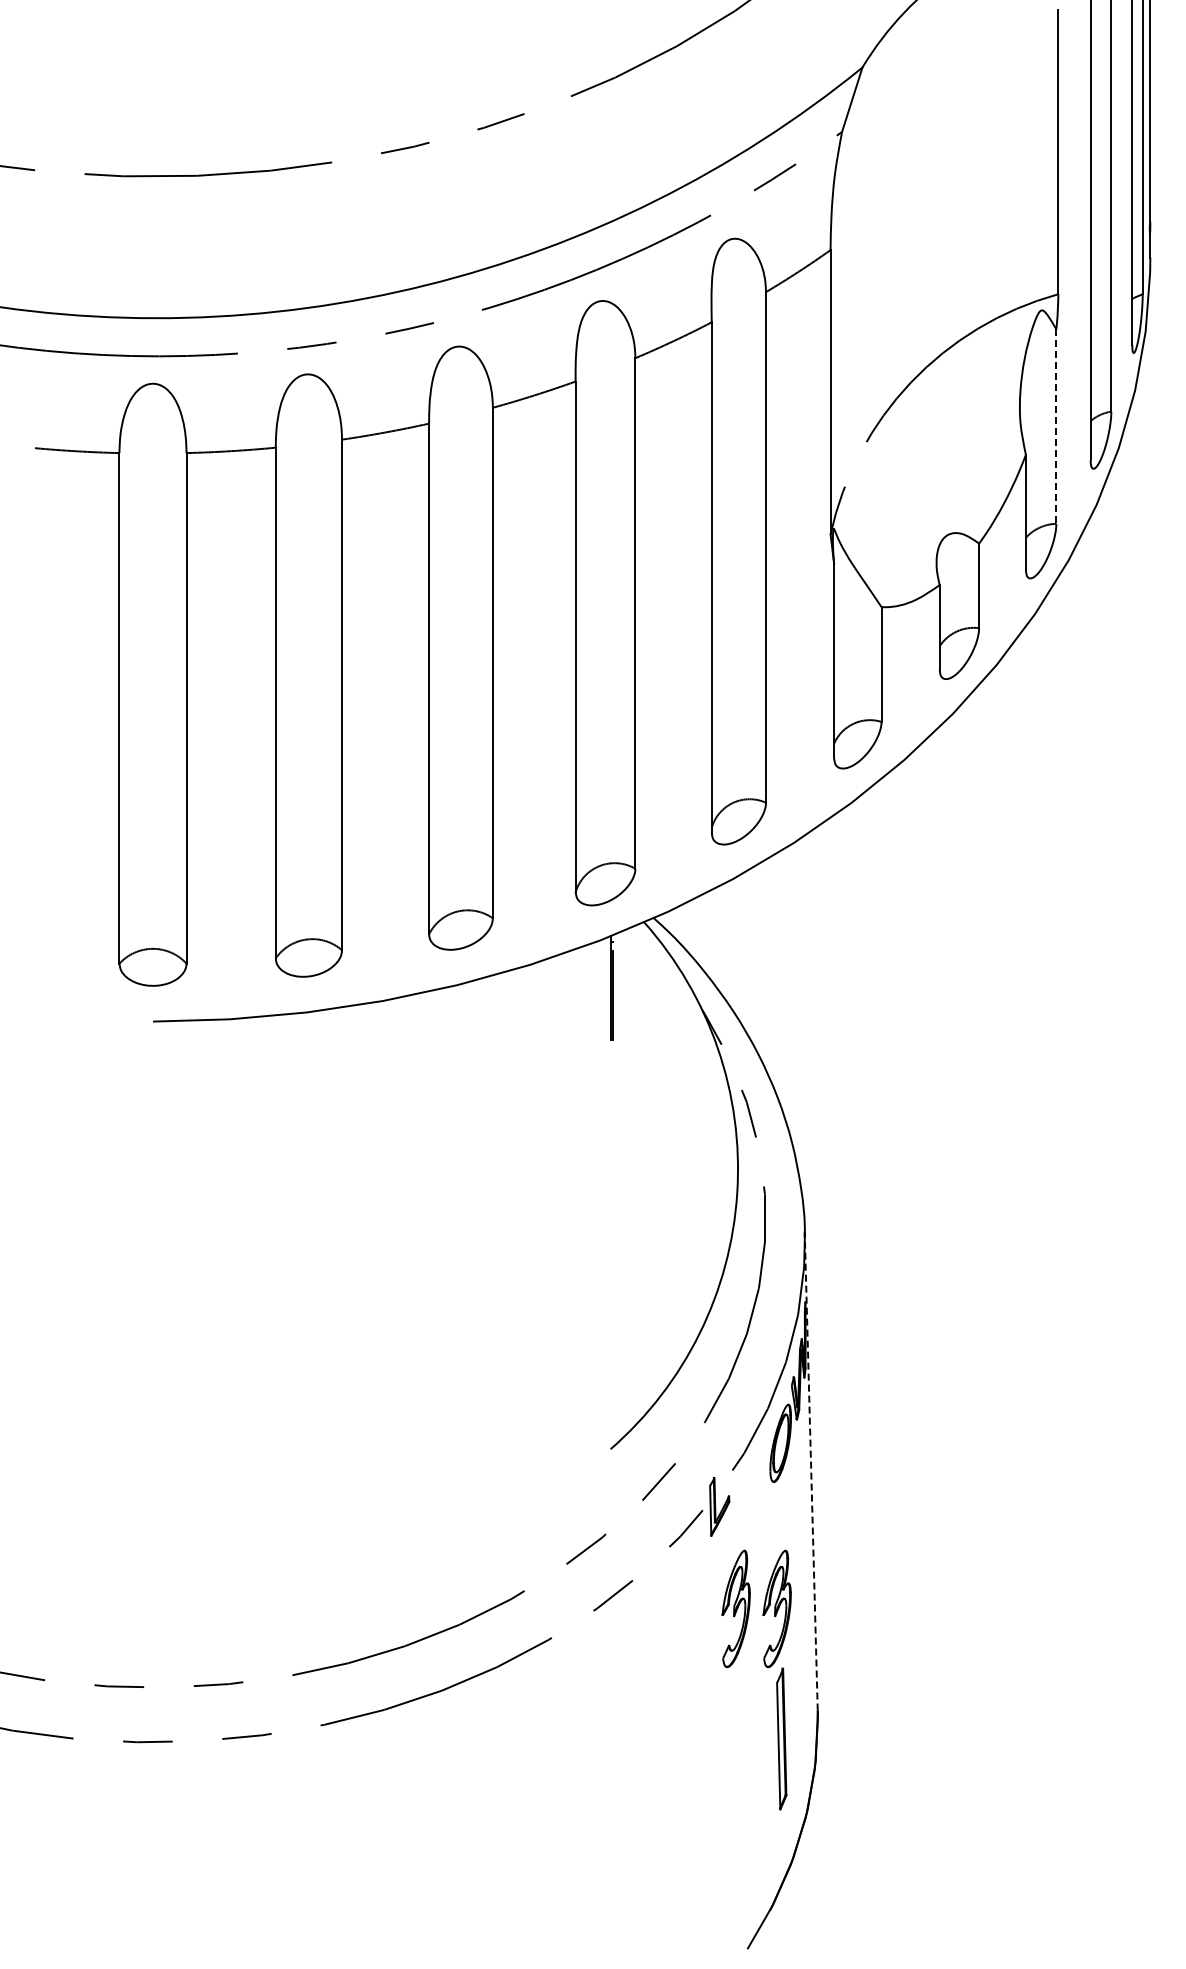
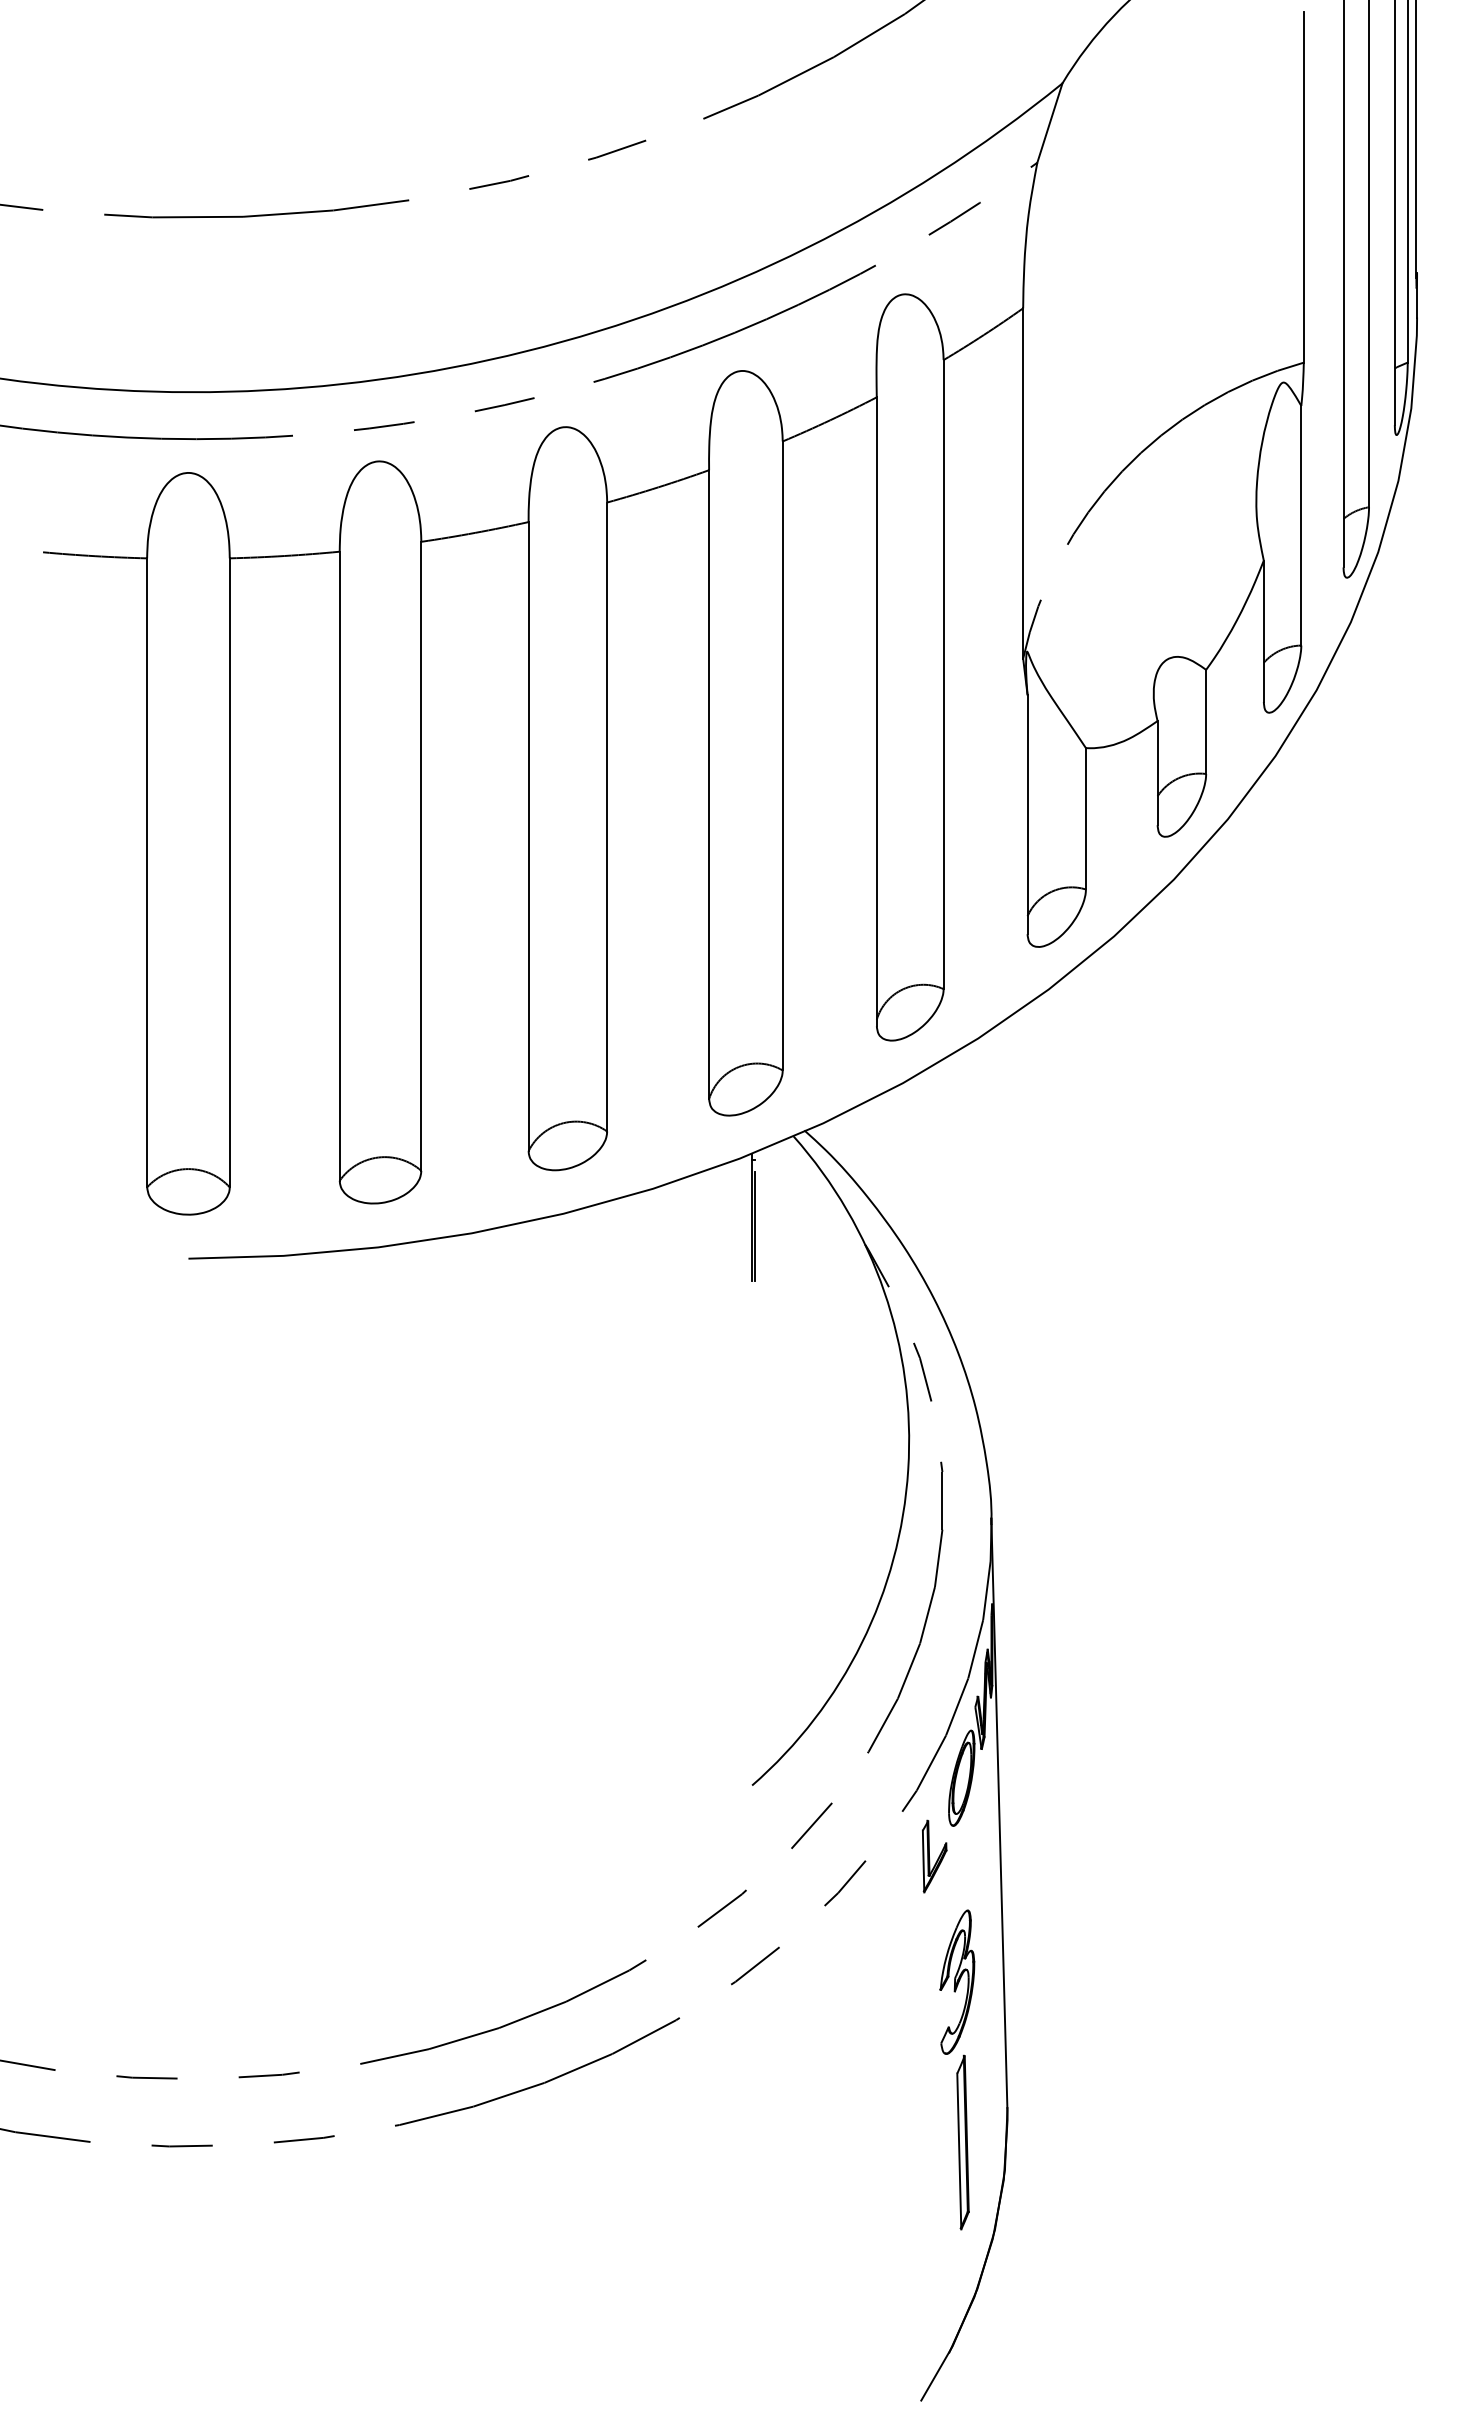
line: (1056, 427) -> (1301, 526), dashed -> solid
line: (811, 1471) -> (999, 1812), dashed -> solid
part: (719, 1506) -> (934, 1856), moved
part: (735, 1608) -> (906, 1981), removed

